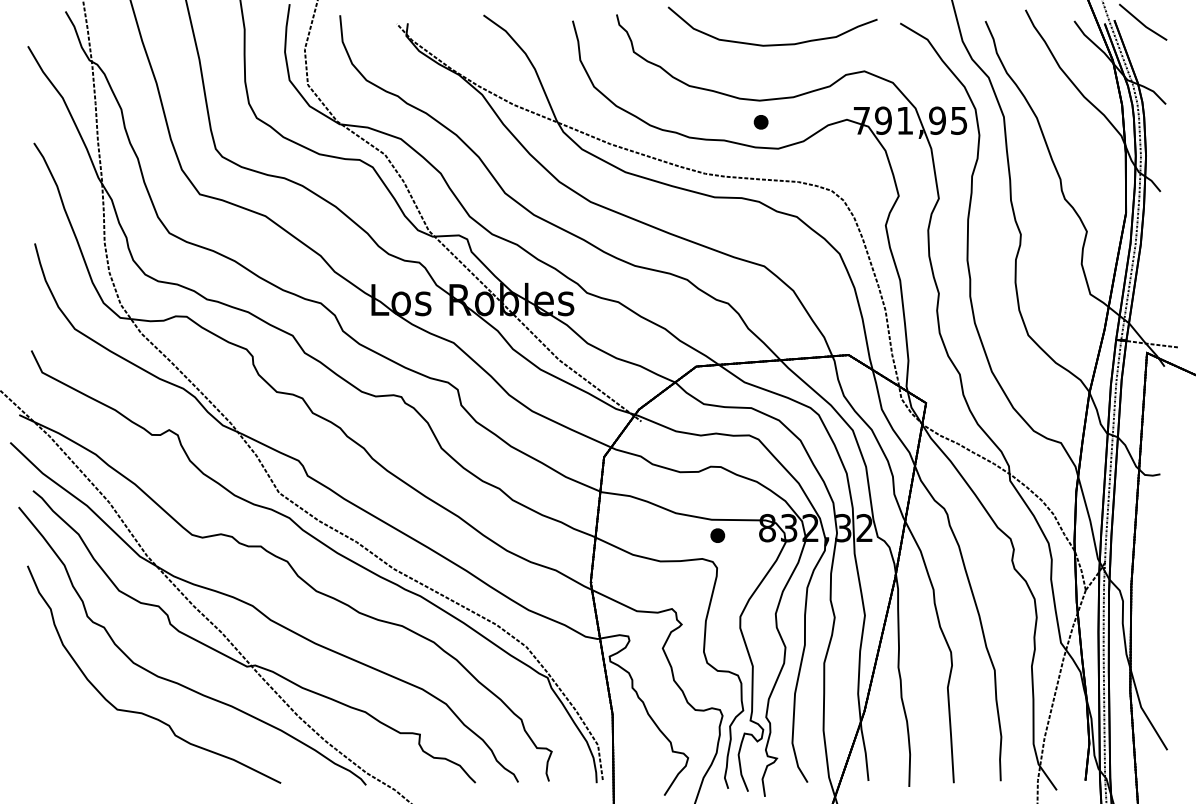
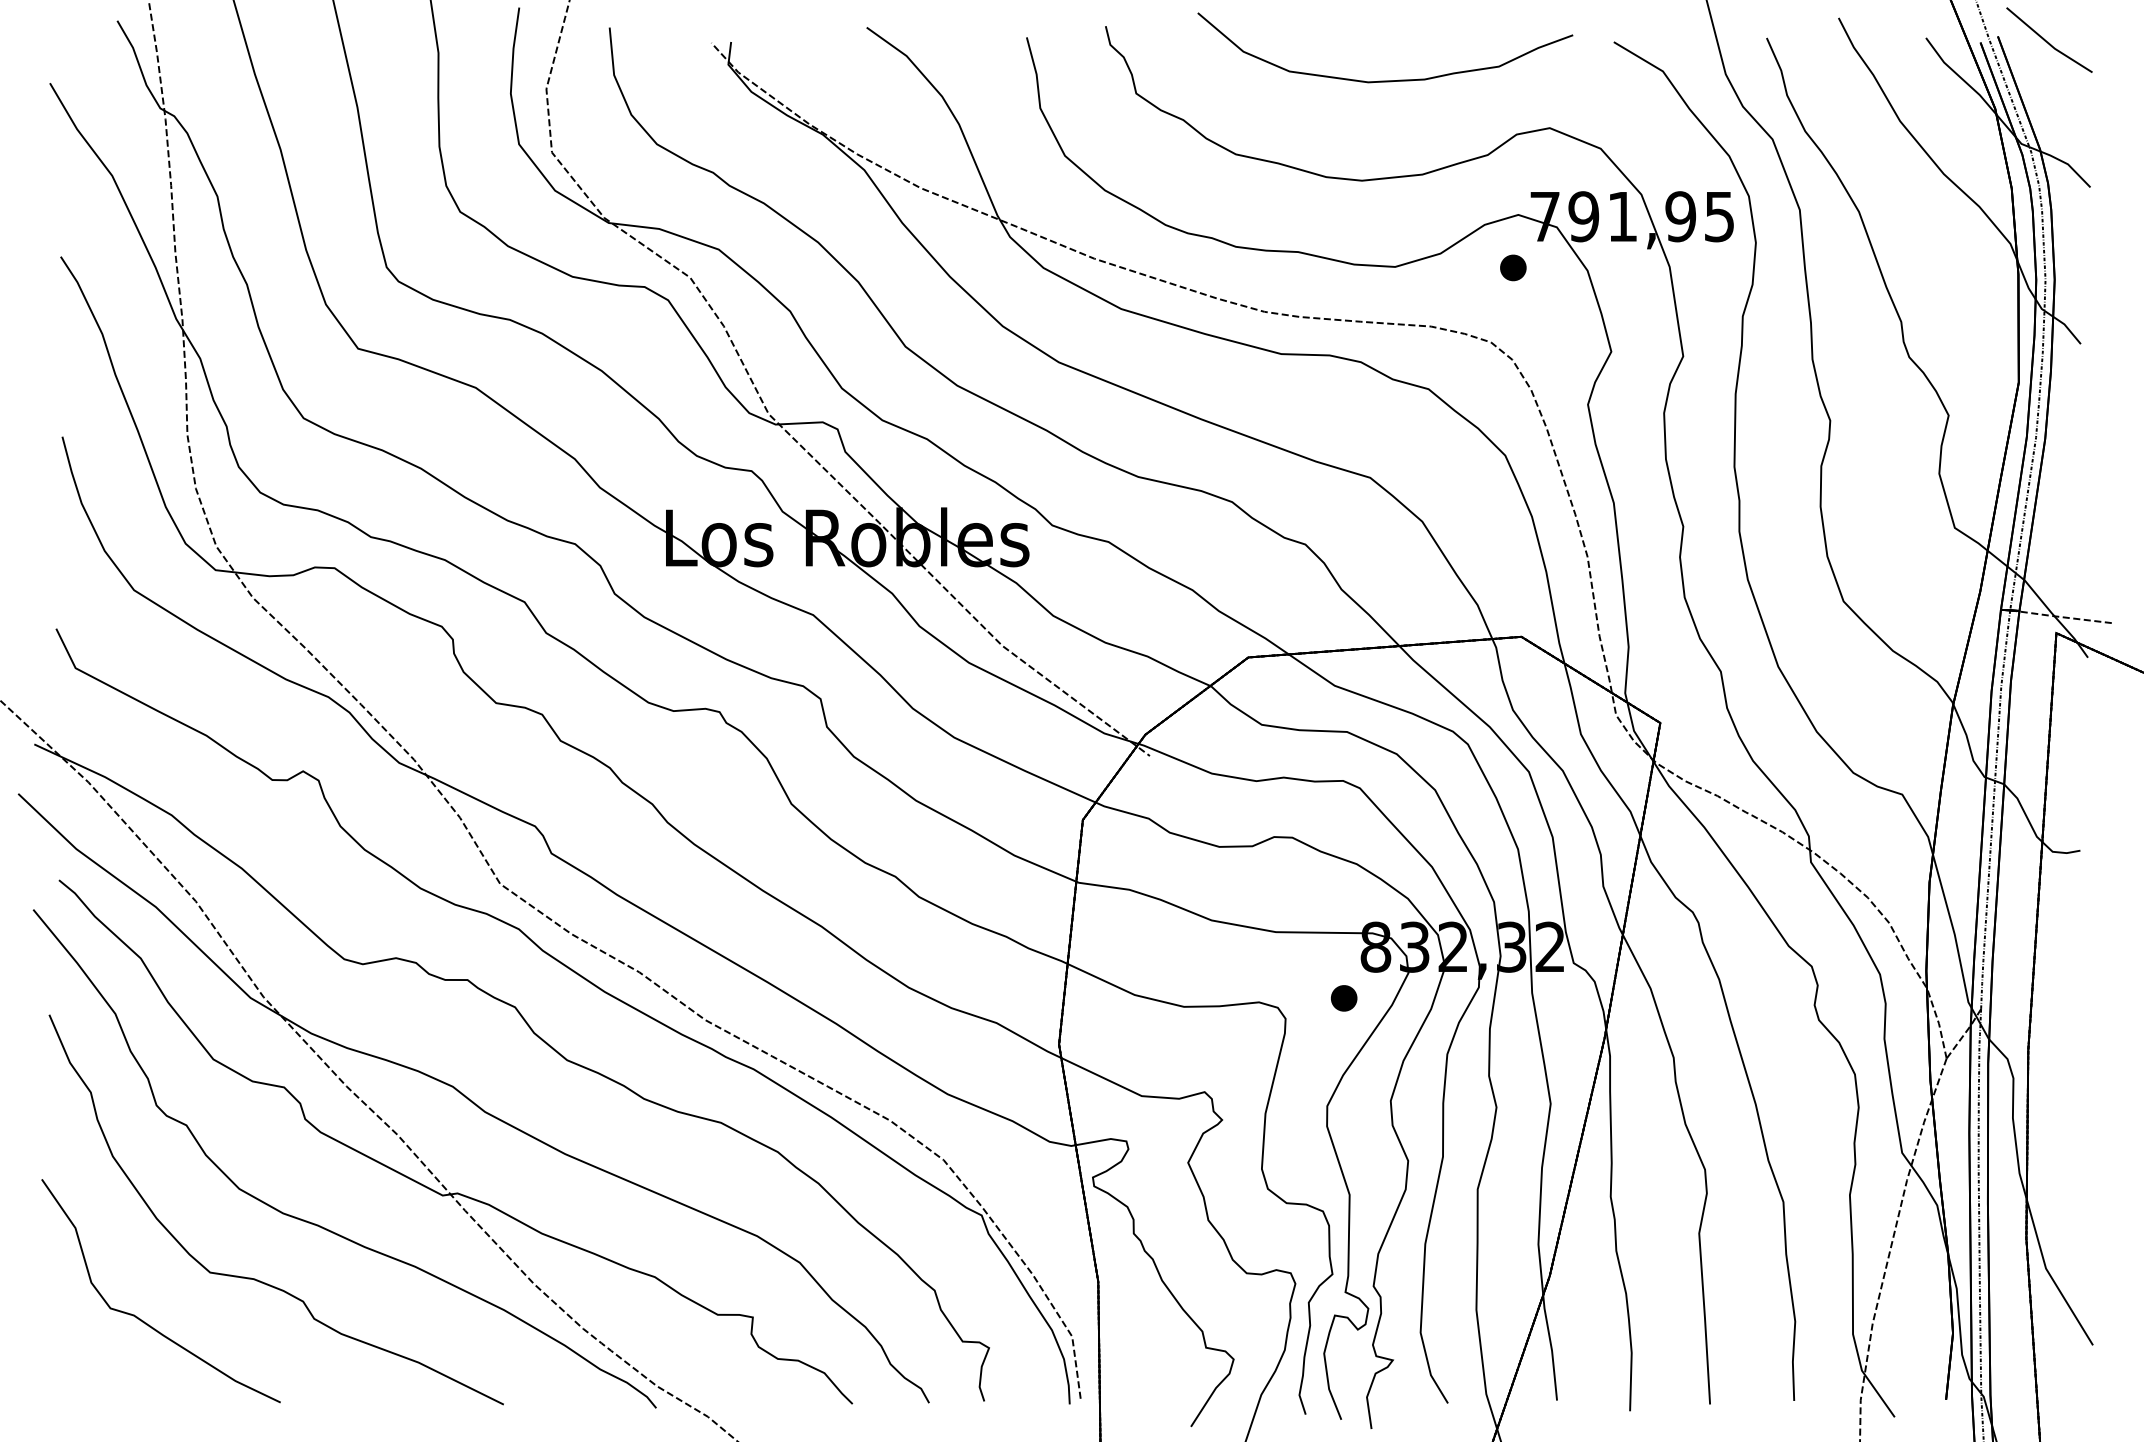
part: (760, 122) -> (1512, 268), moved
part: (717, 535) -> (1343, 998), moved
part: (78, 734) -> (140, 1317), added

